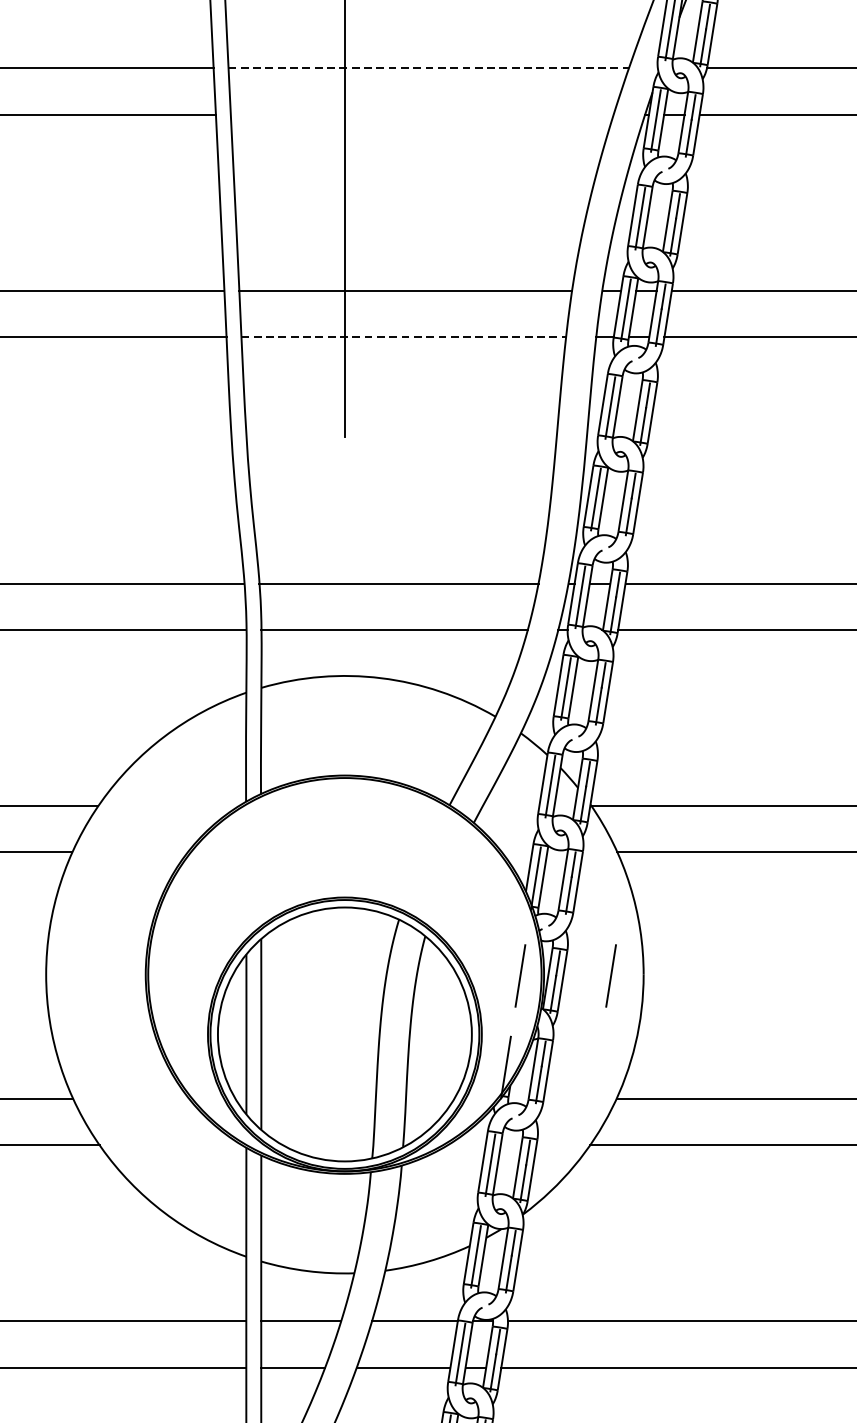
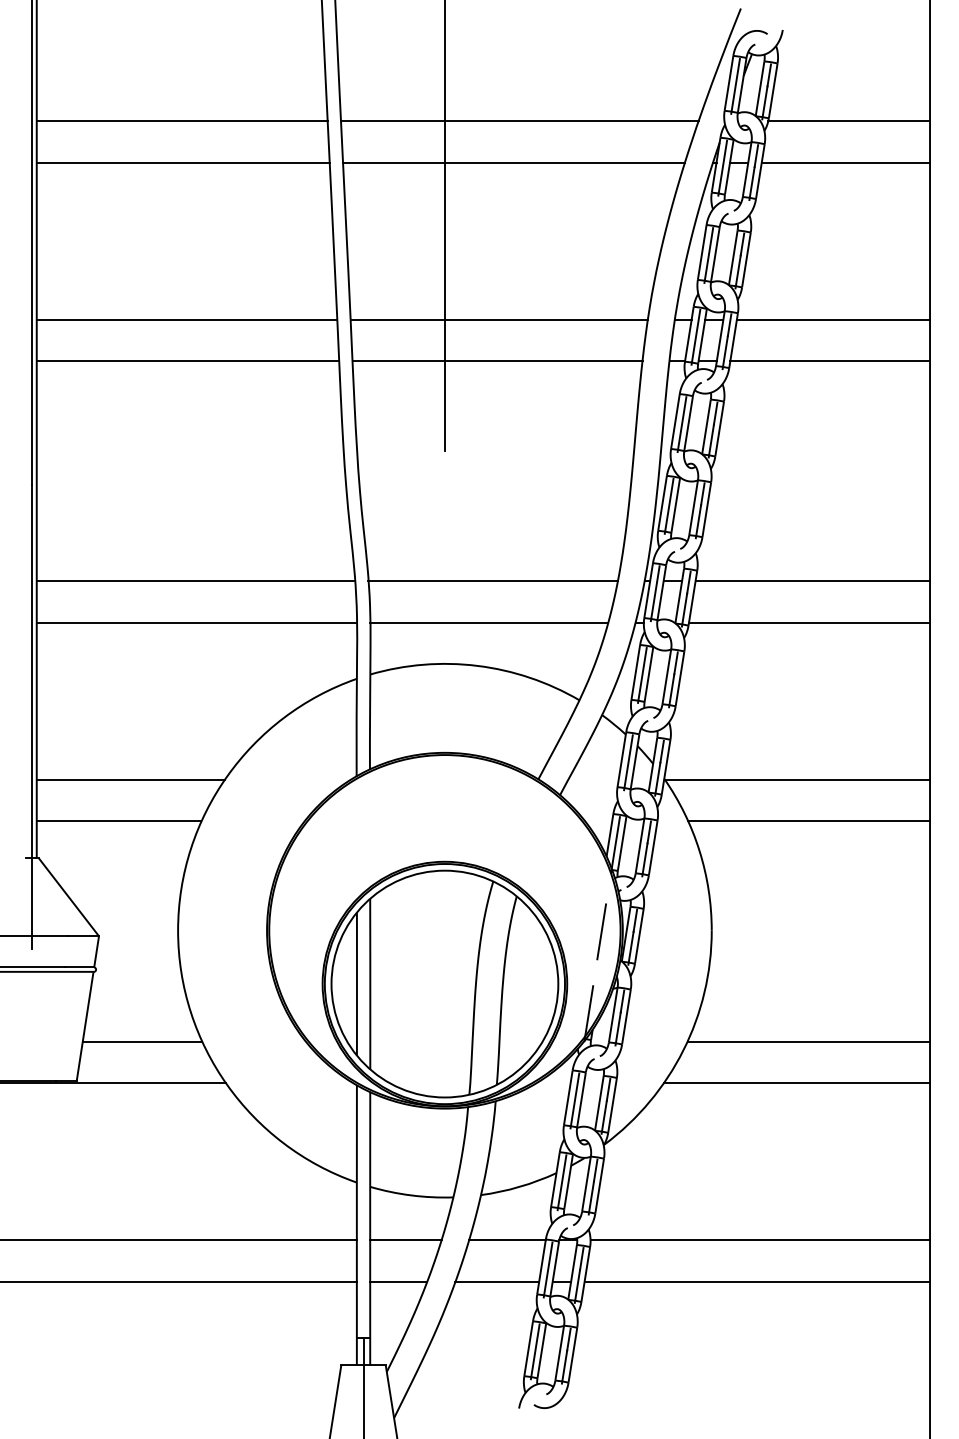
line: (428, 68) -> (519, 121), dashed -> solid
line: (422, 114) -> (514, 162), added
line: (404, 337) -> (498, 361), dashed -> solid
line: (610, 975) -> (682, 931), removed

